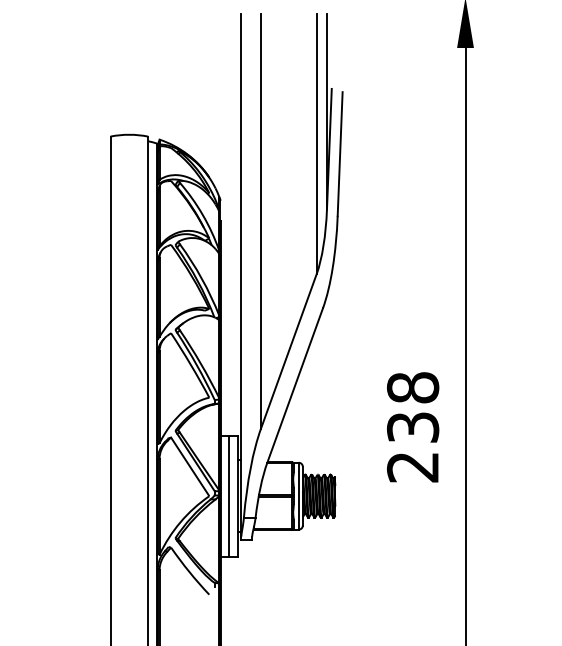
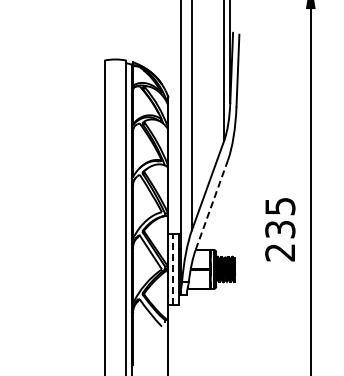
line: (294, 386) -> (211, 205), solid -> dashed
text: (413, 387) -> (280, 206), 238 -> 235
line: (229, 494) -> (173, 268), solid -> dashed

